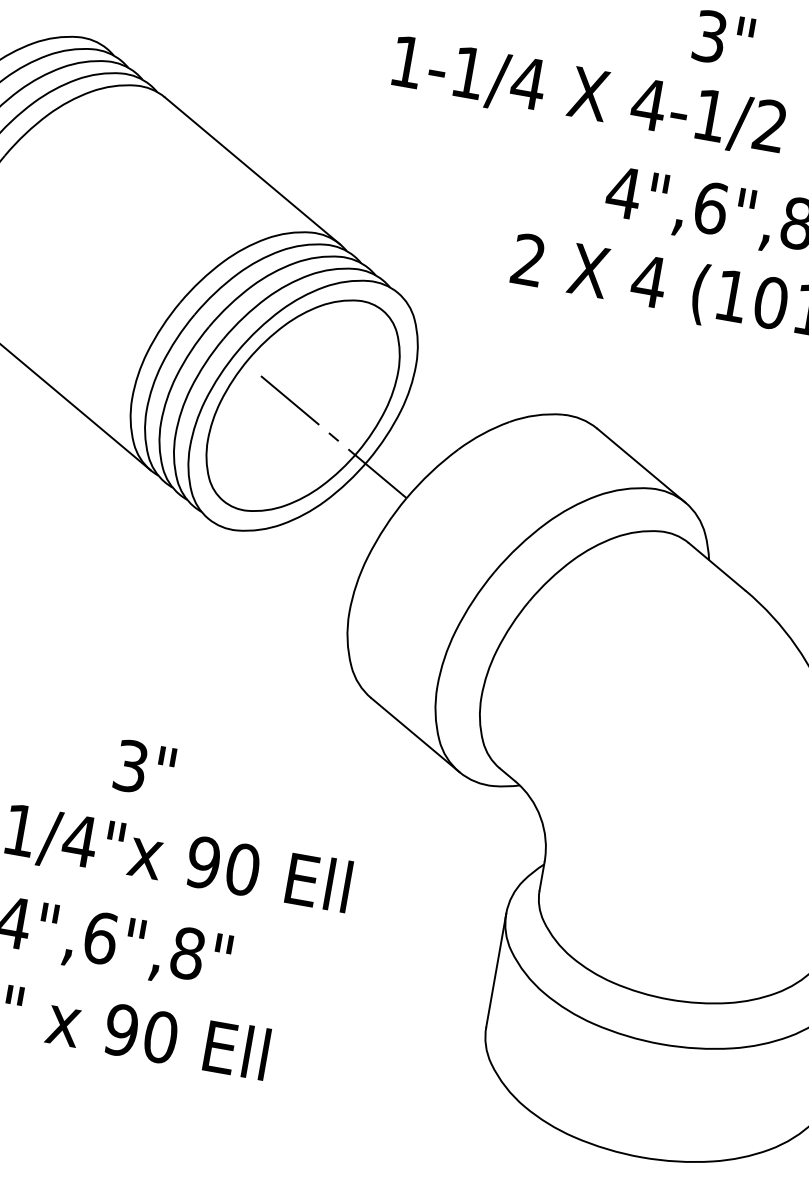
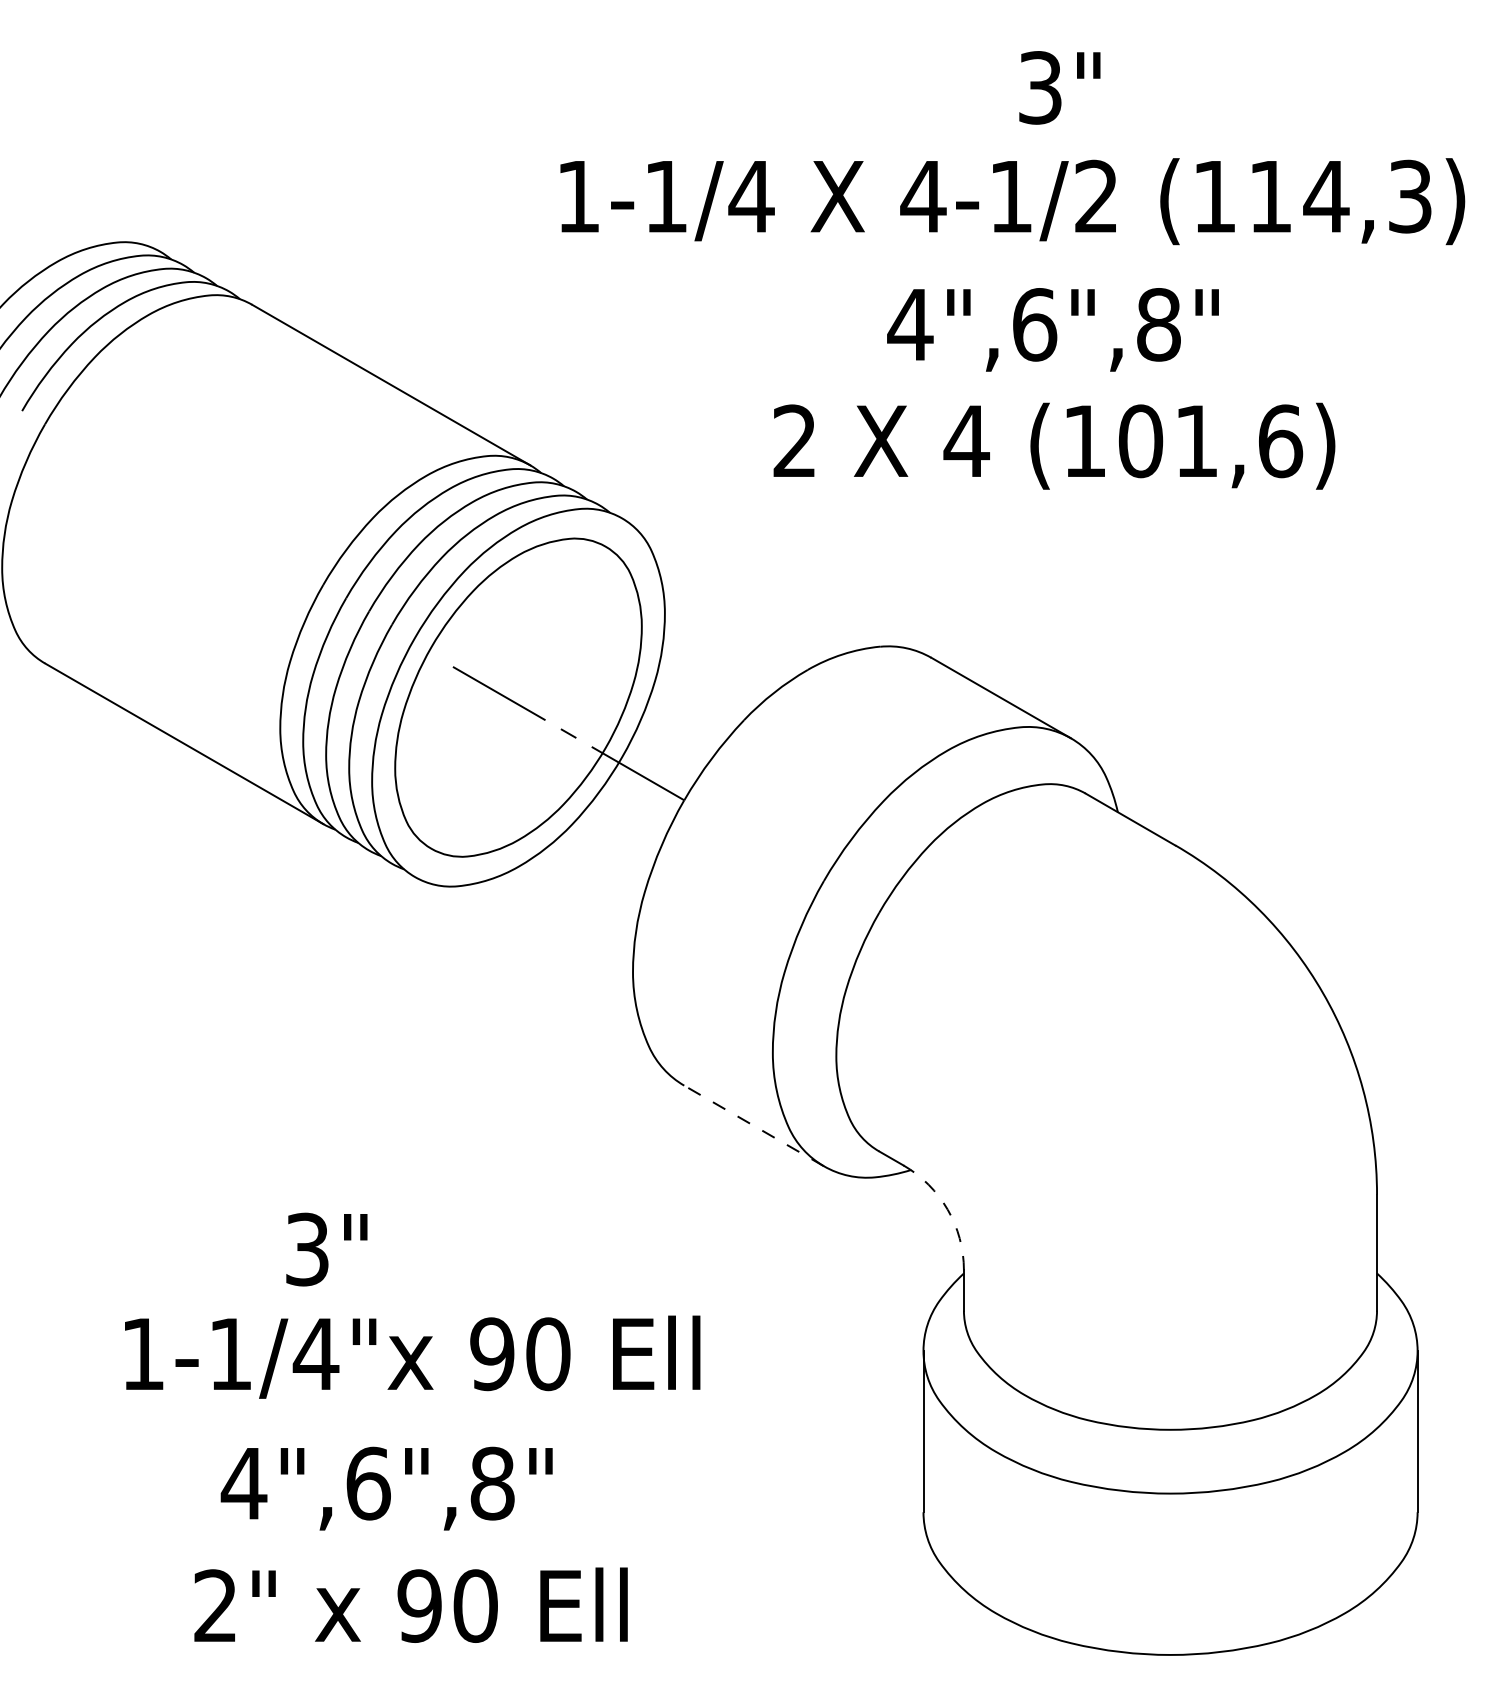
text: (723, 38) -> (1059, 87), moved
line: (415, 734) -> (754, 1125), solid -> dashed
text: (144, 768) -> (326, 1249), moved
arc: (540, 817) -> (947, 1209), solid -> dashed

